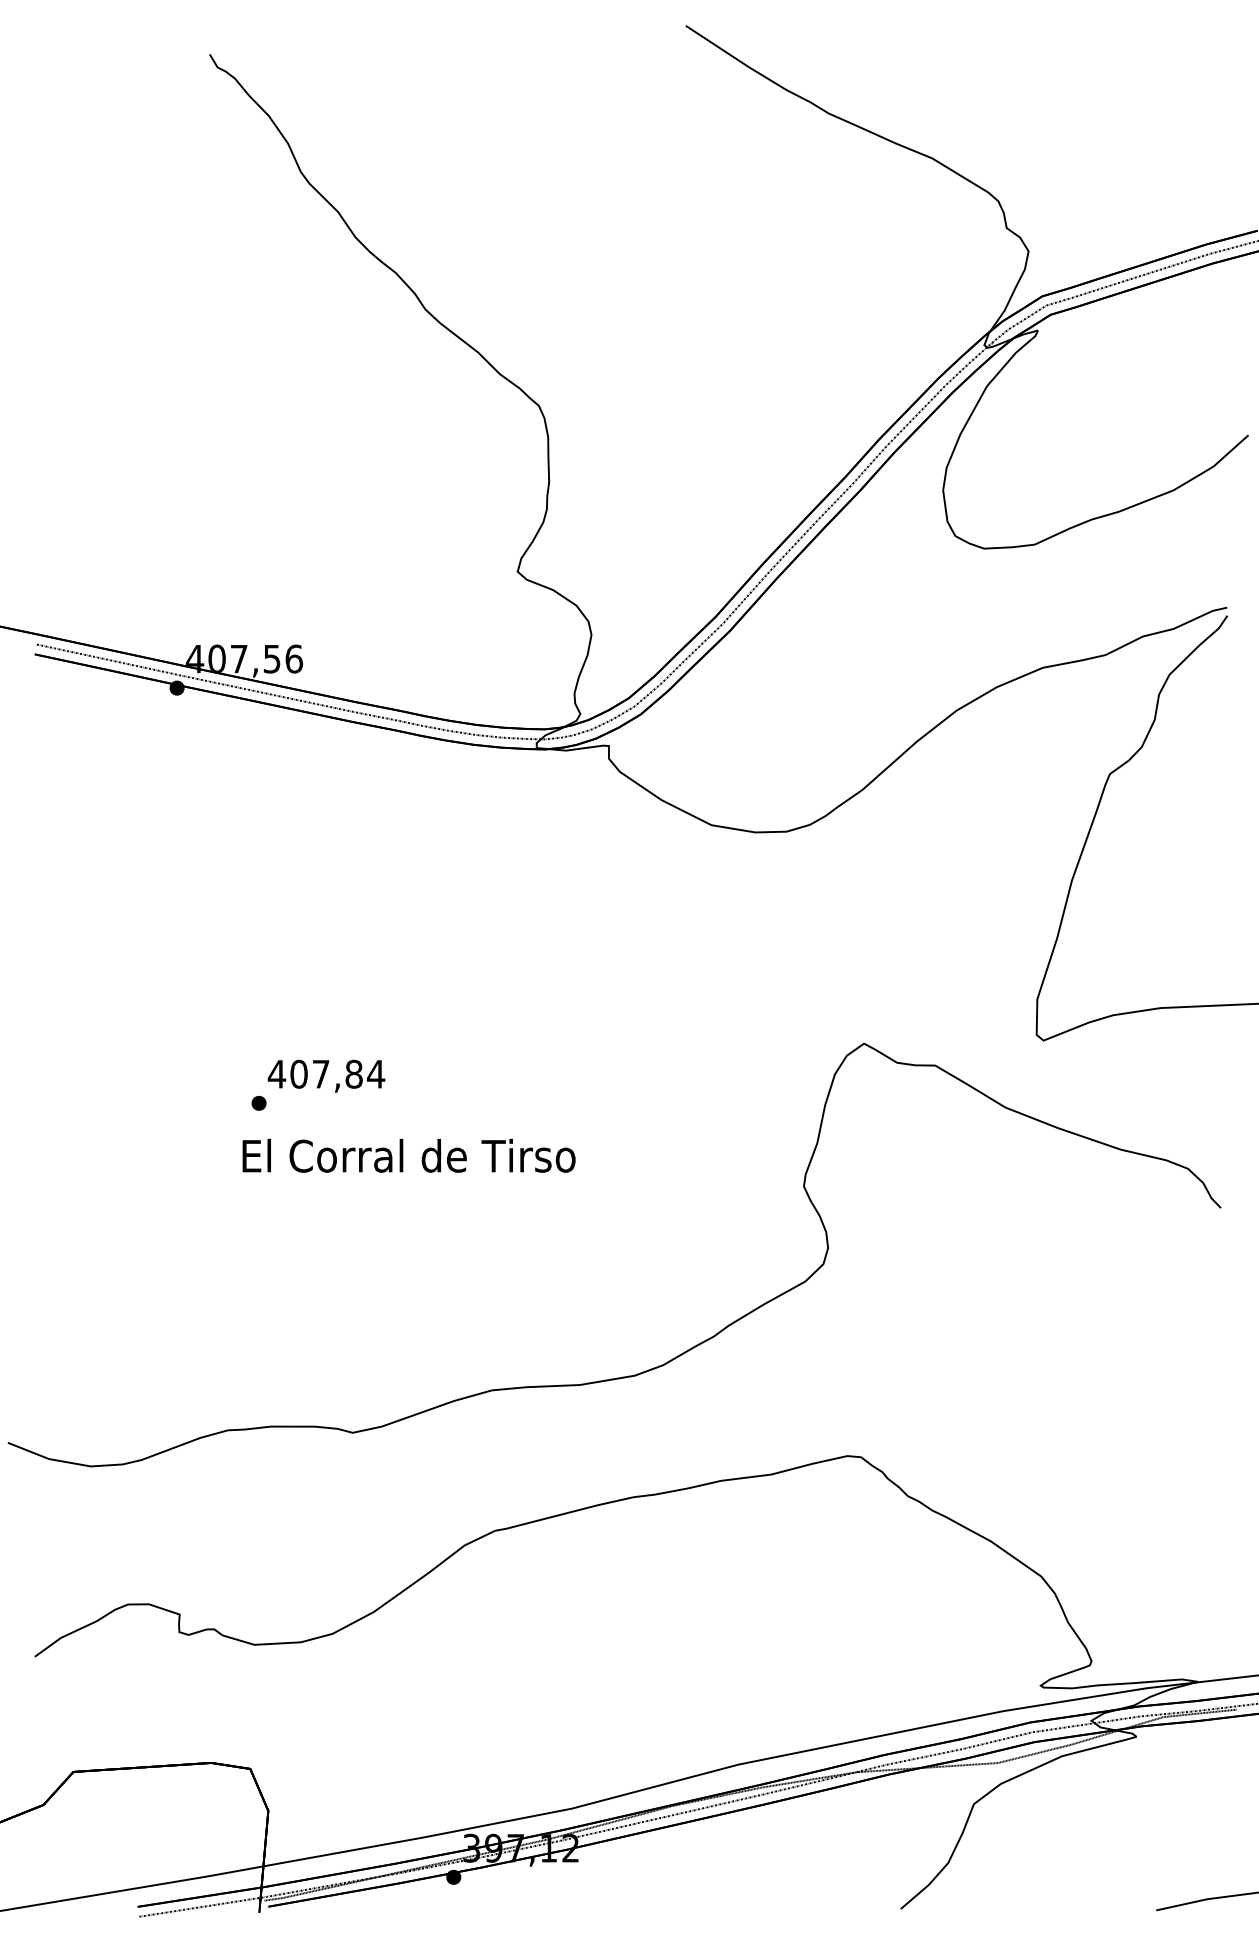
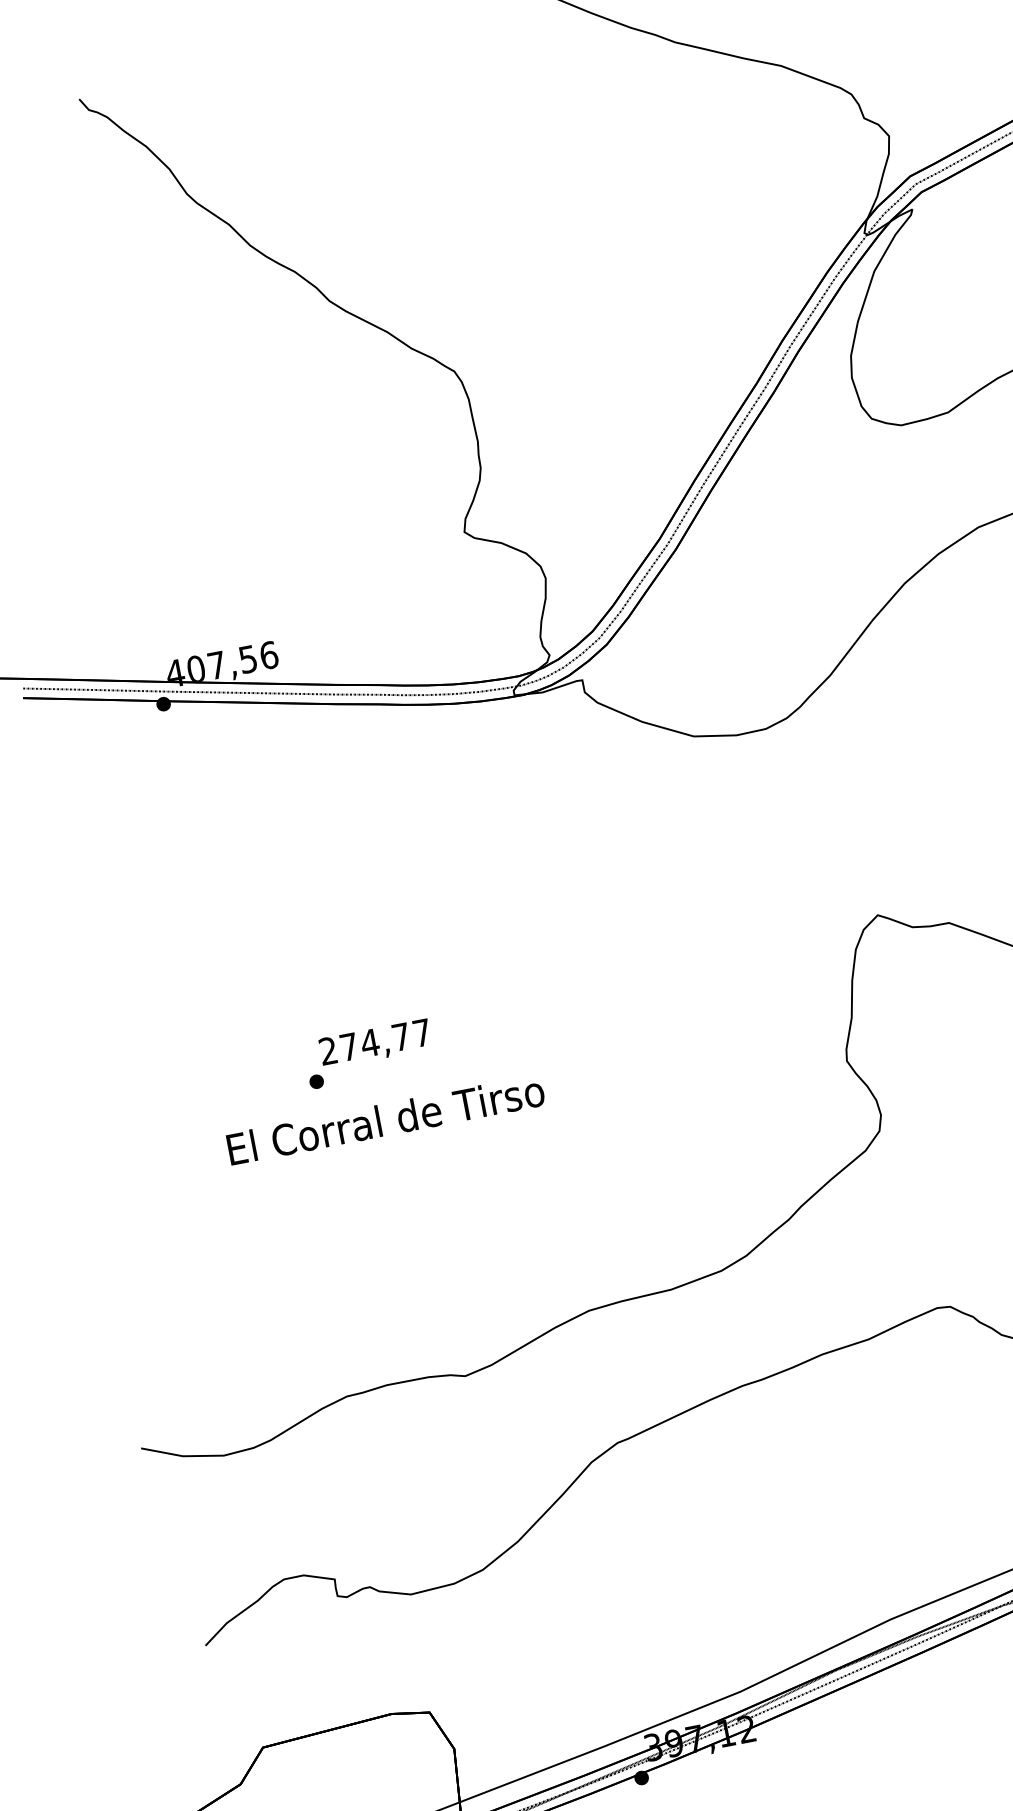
text: (326, 1073) -> (375, 1041), 407,84 -> 274,77
text: (408, 1155) -> (385, 1119), moved

